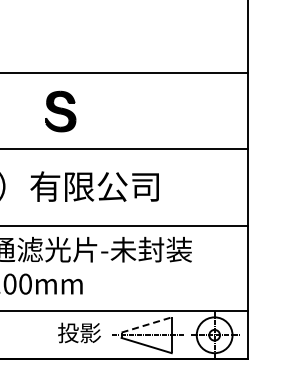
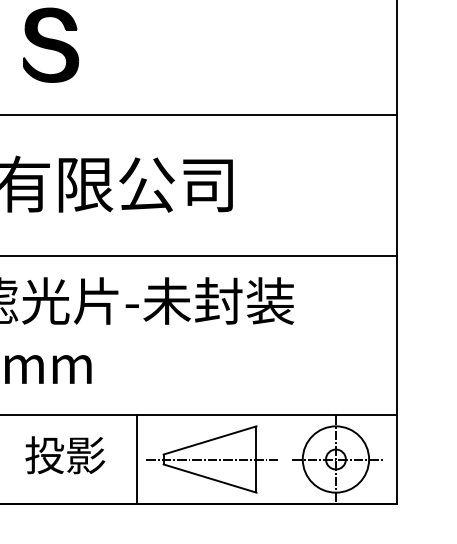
line: (147, 324) -> (211, 439), dashed -> solid
text: (79, 332) -> (65, 454), moved
line: (107, 335) -> (137, 459), added

